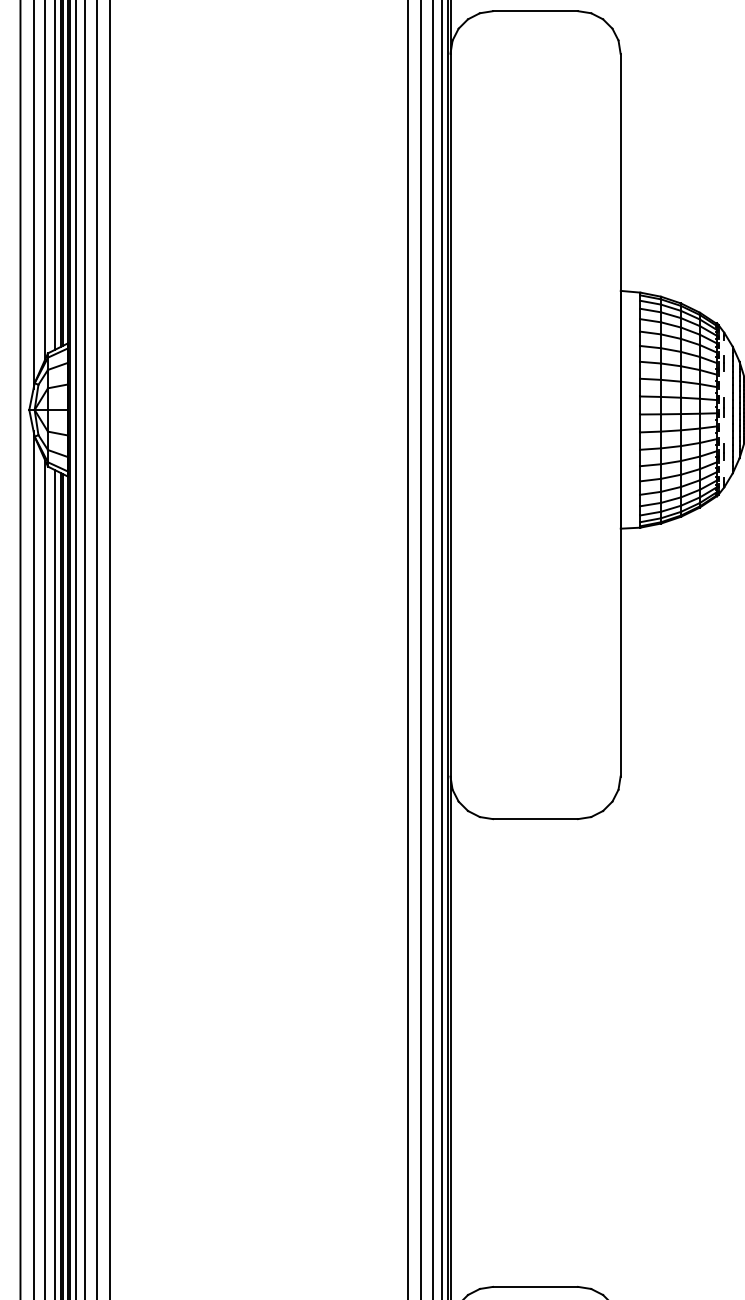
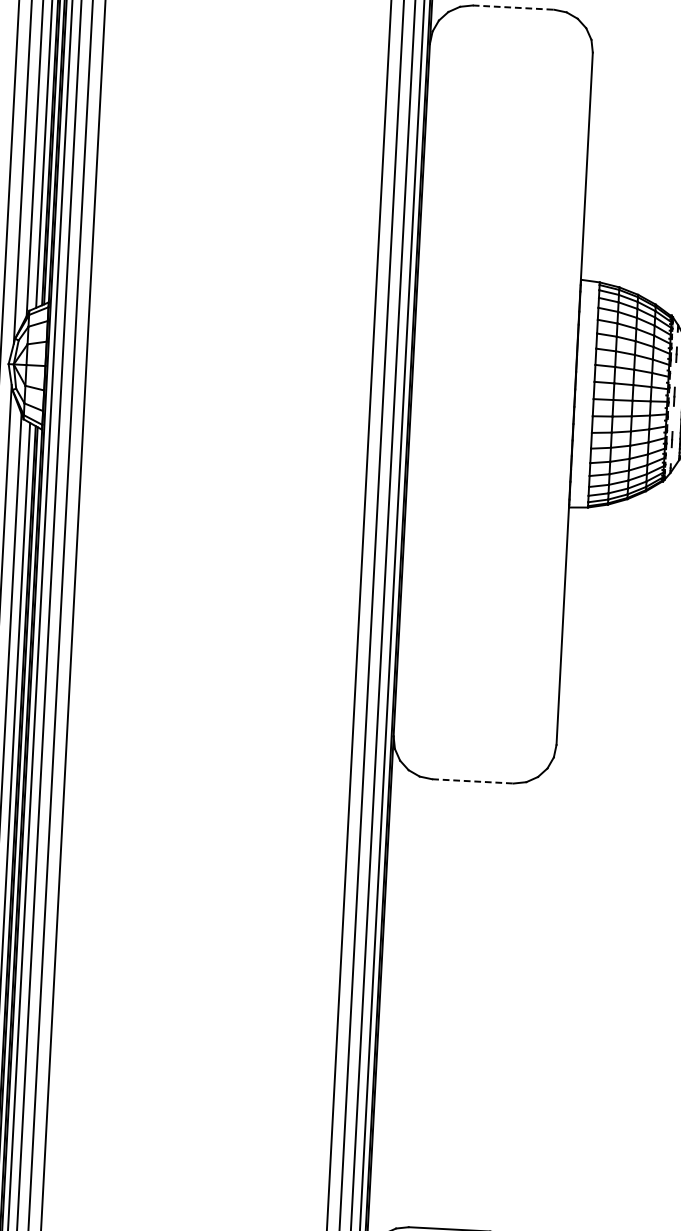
line: (535, 11) -> (513, 7), solid -> dashed
line: (535, 819) -> (472, 781), solid -> dashed

